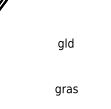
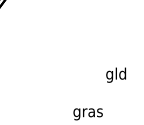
text: (65, 44) -> (115, 75), moved

